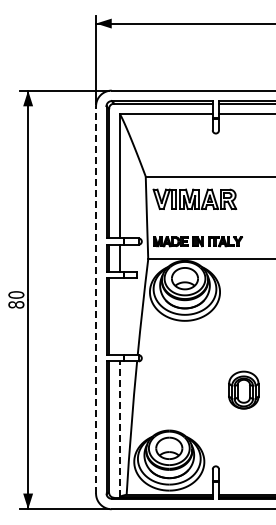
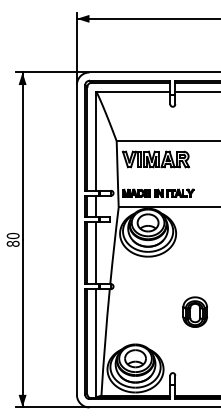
line: (96, 299) -> (77, 239), dashed -> solid
line: (120, 316) -> (96, 253), added
line: (120, 429) -> (96, 343), dashed -> solid

